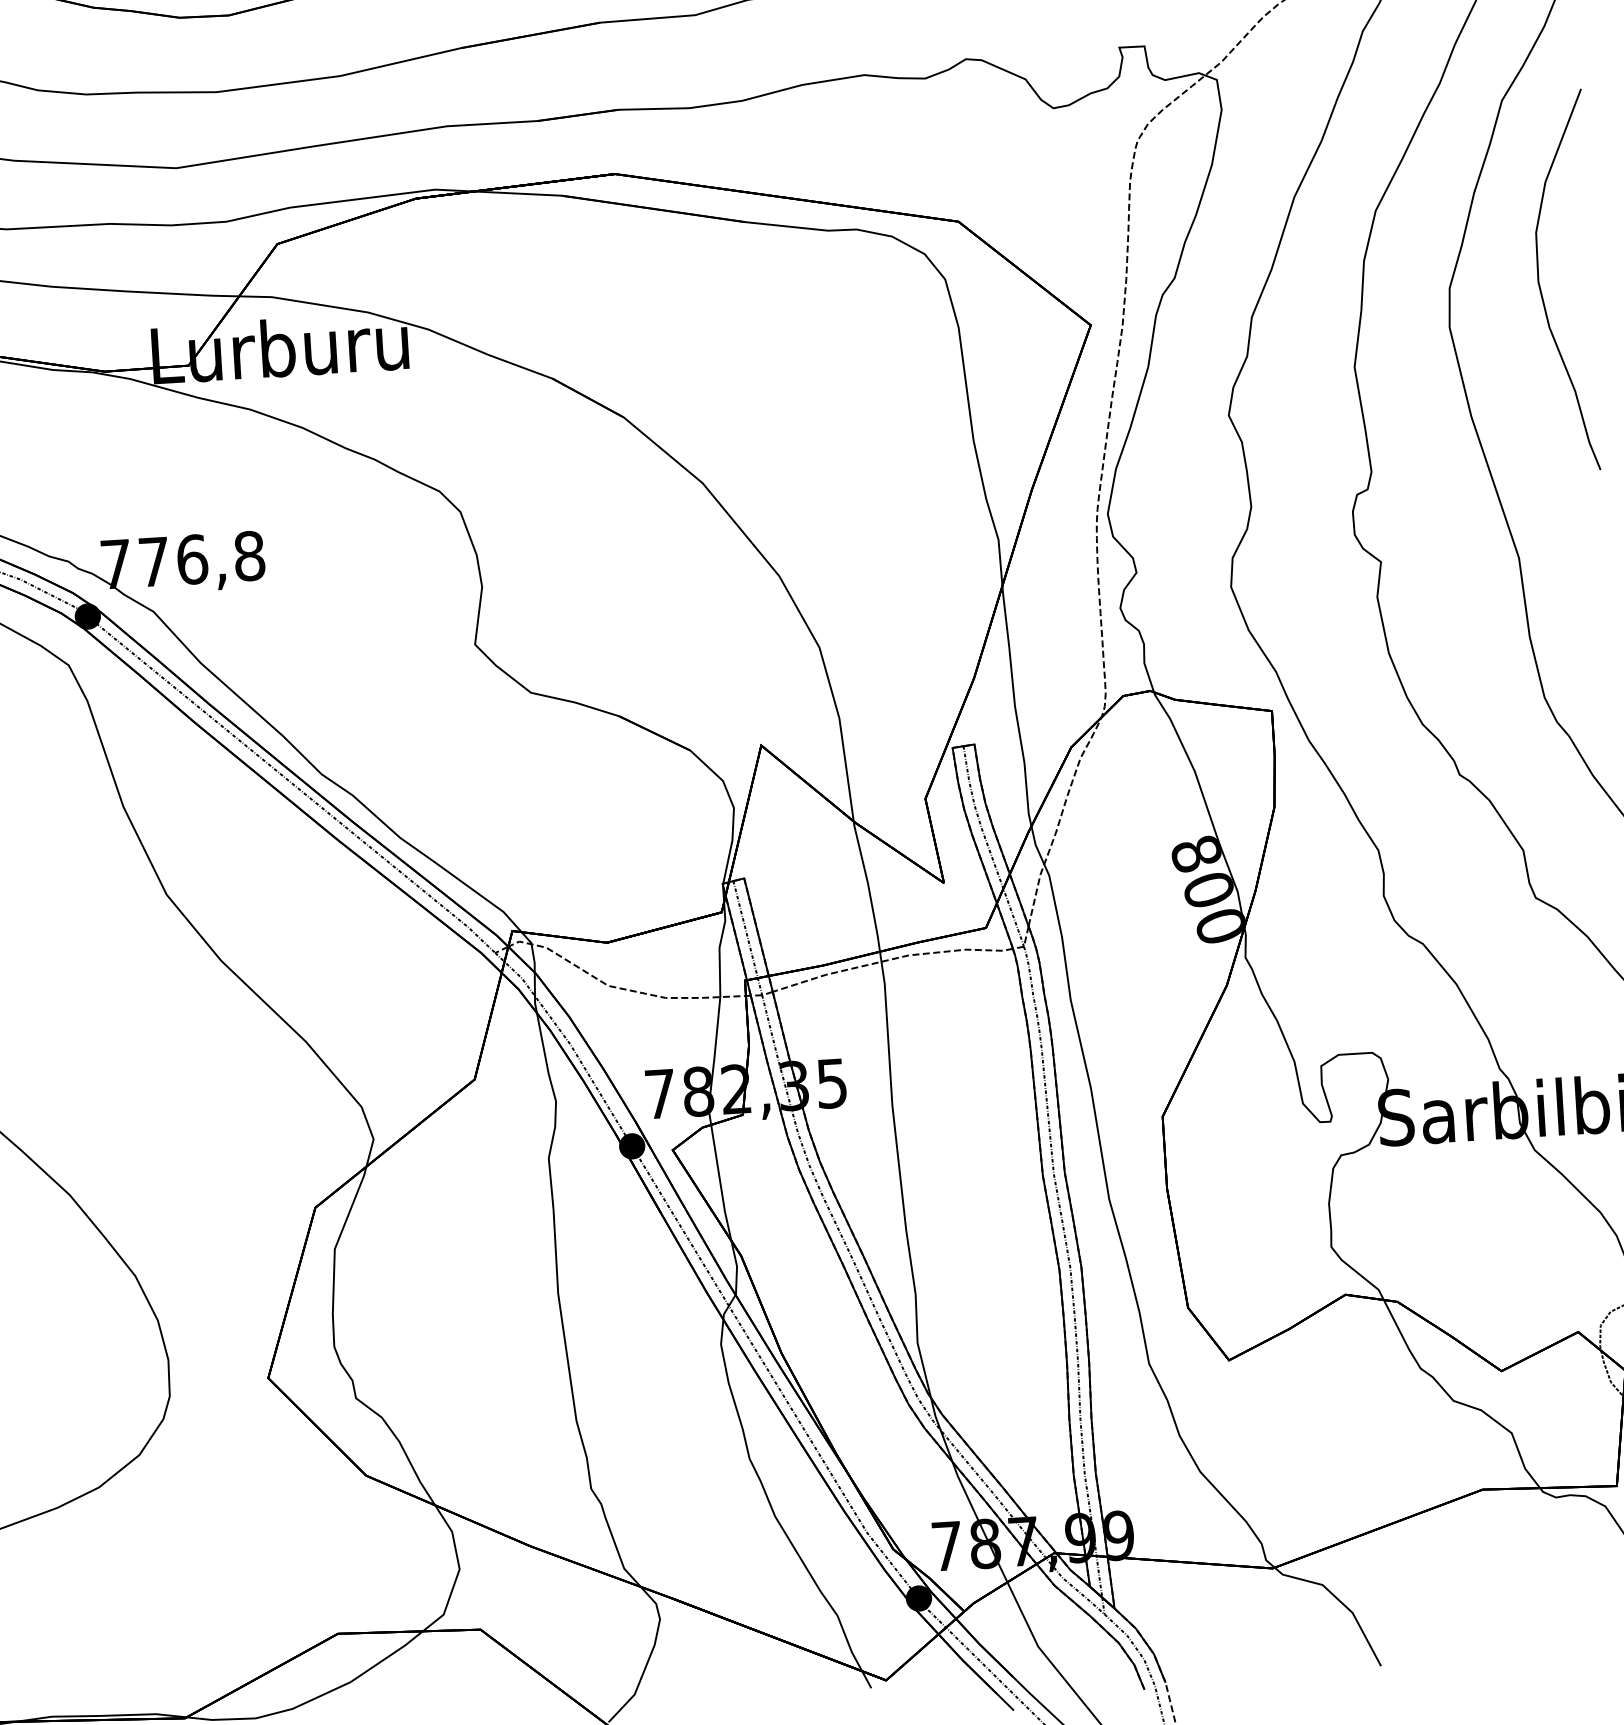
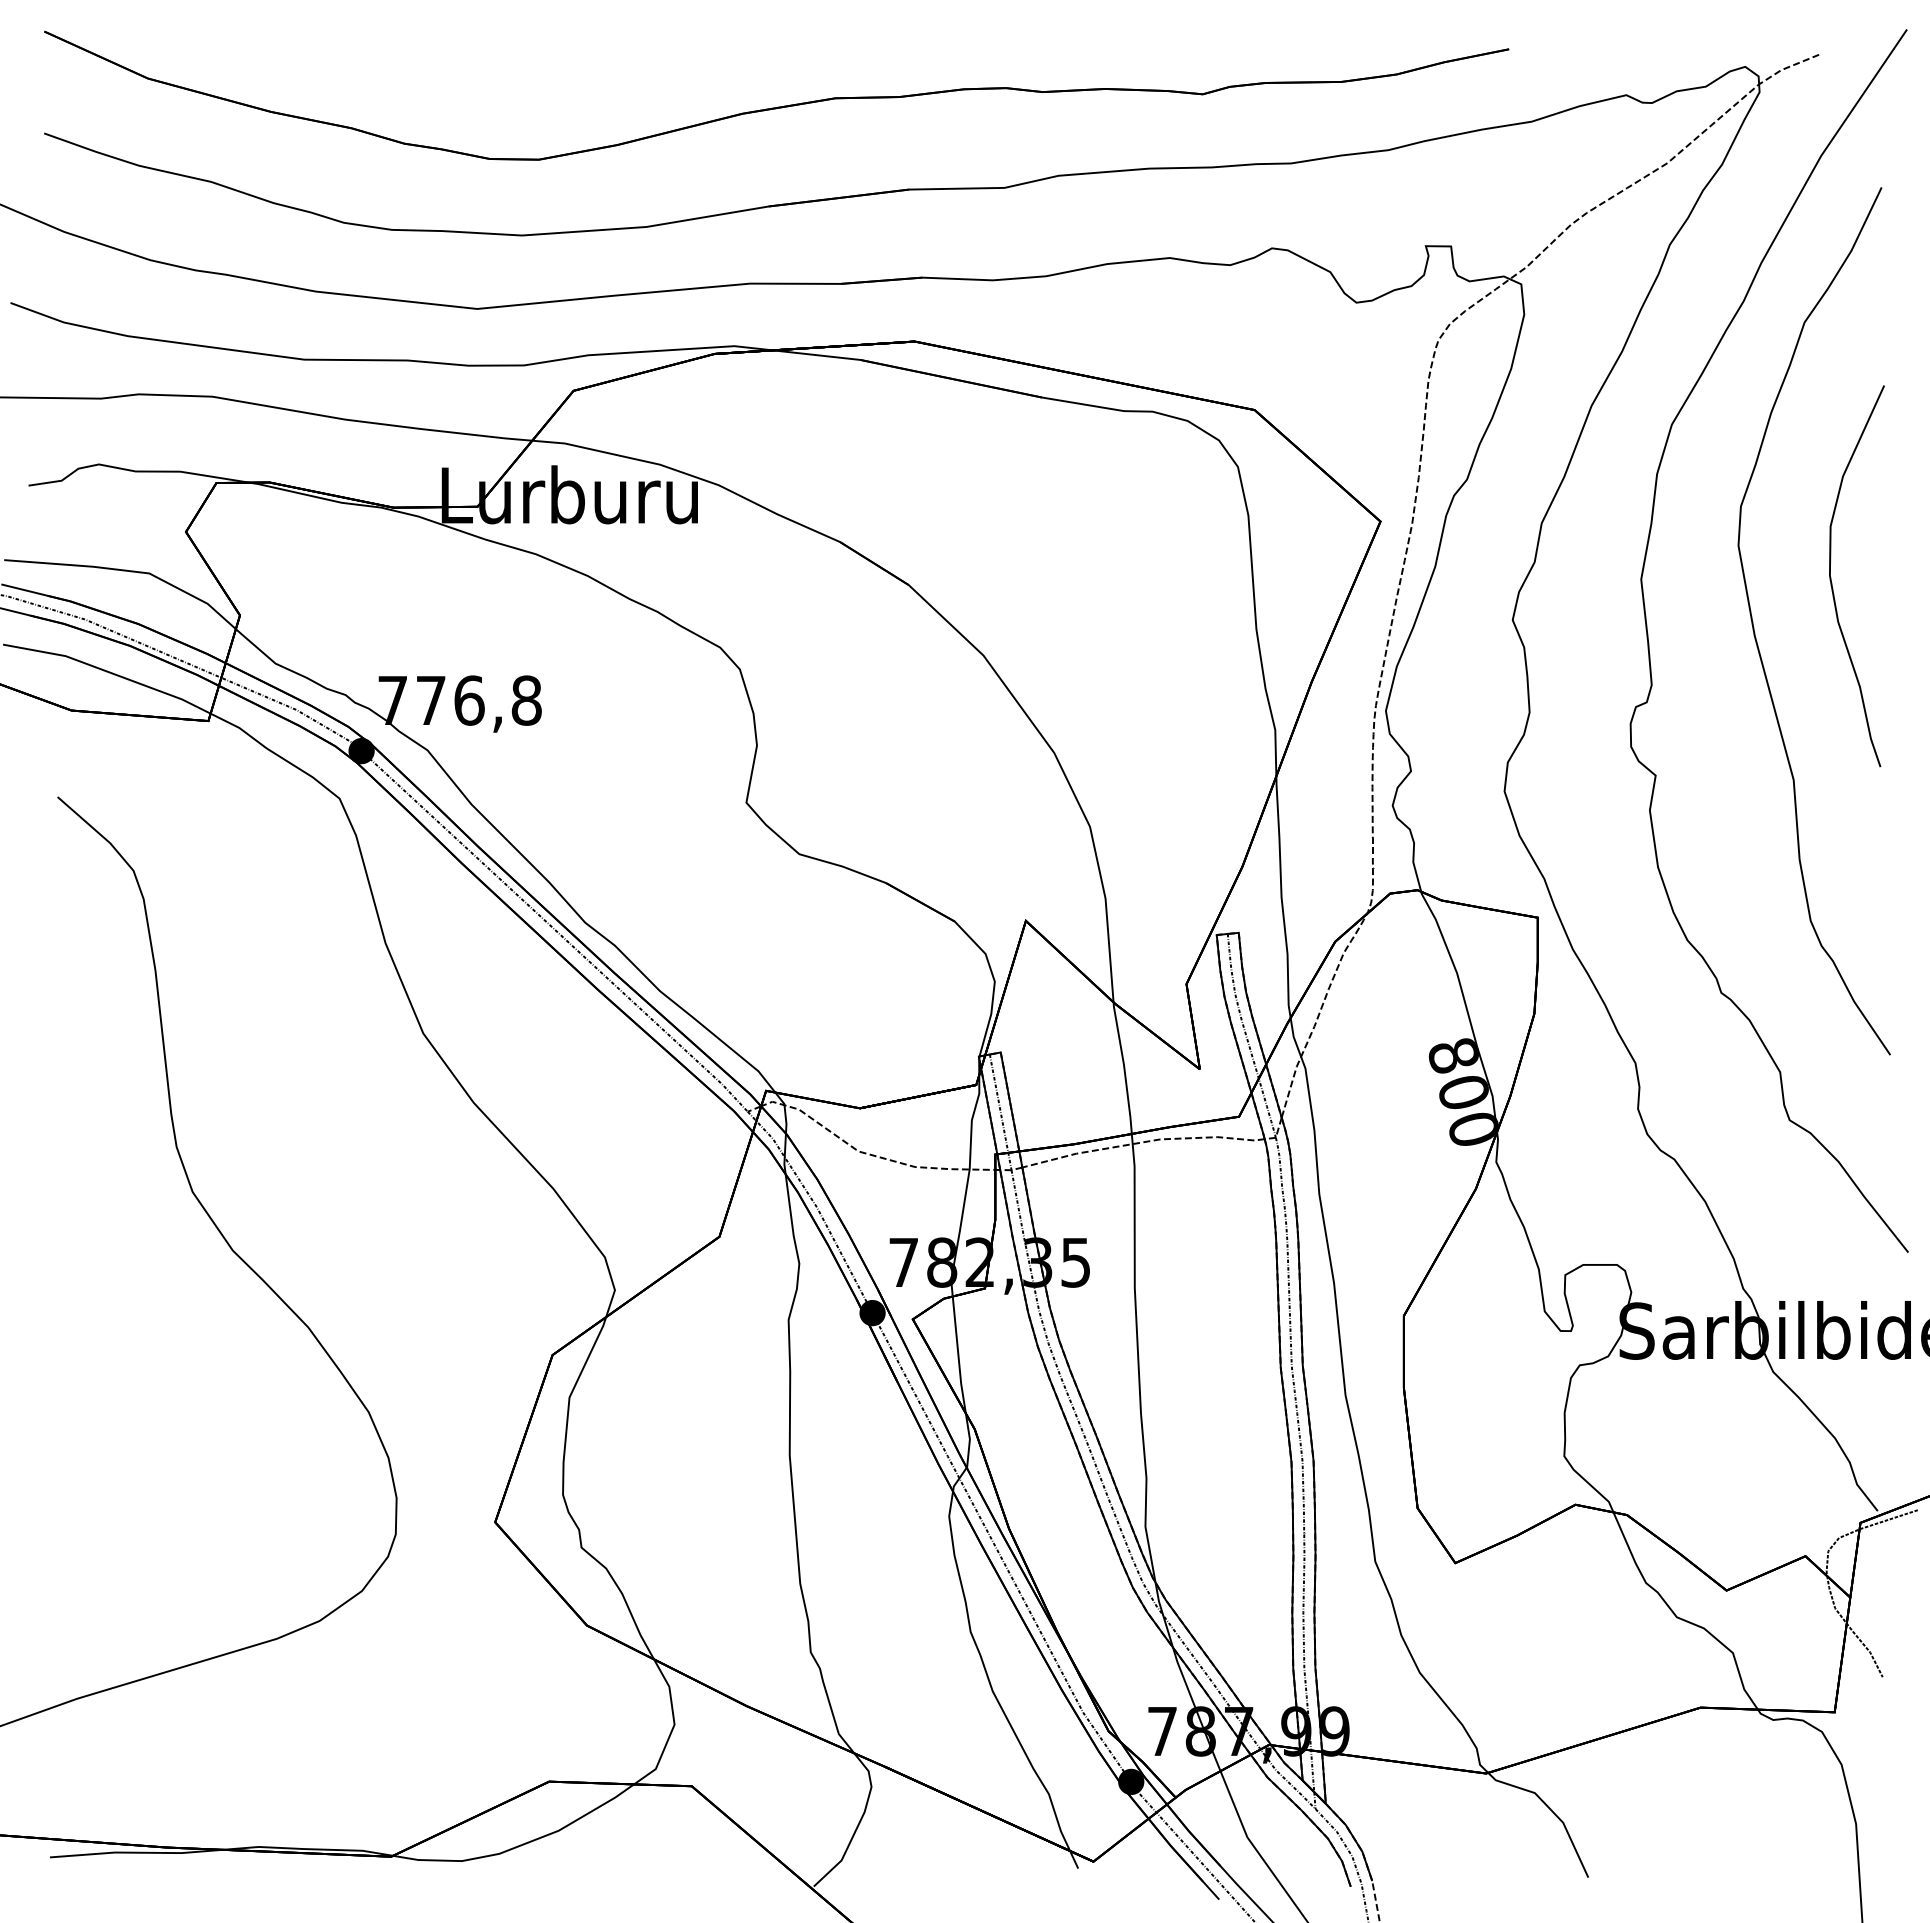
curve: (1541, 288) -> (1832, 582), moved

